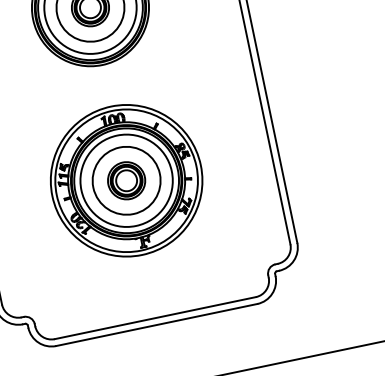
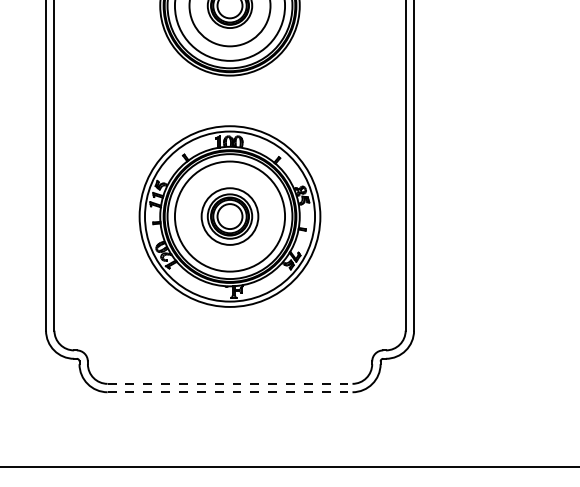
circle: (126, 180) -> (229, 216), size x0.7
line: (155, 317) -> (230, 383), solid -> dashed
line: (157, 325) -> (230, 392), solid -> dashed

